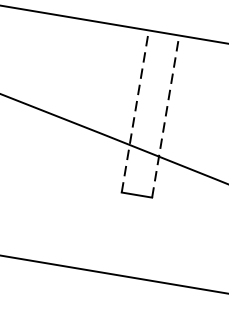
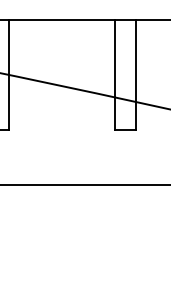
line: (135, 111) -> (115, 74), dashed -> solid
line: (165, 116) -> (135, 74), dashed -> solid

